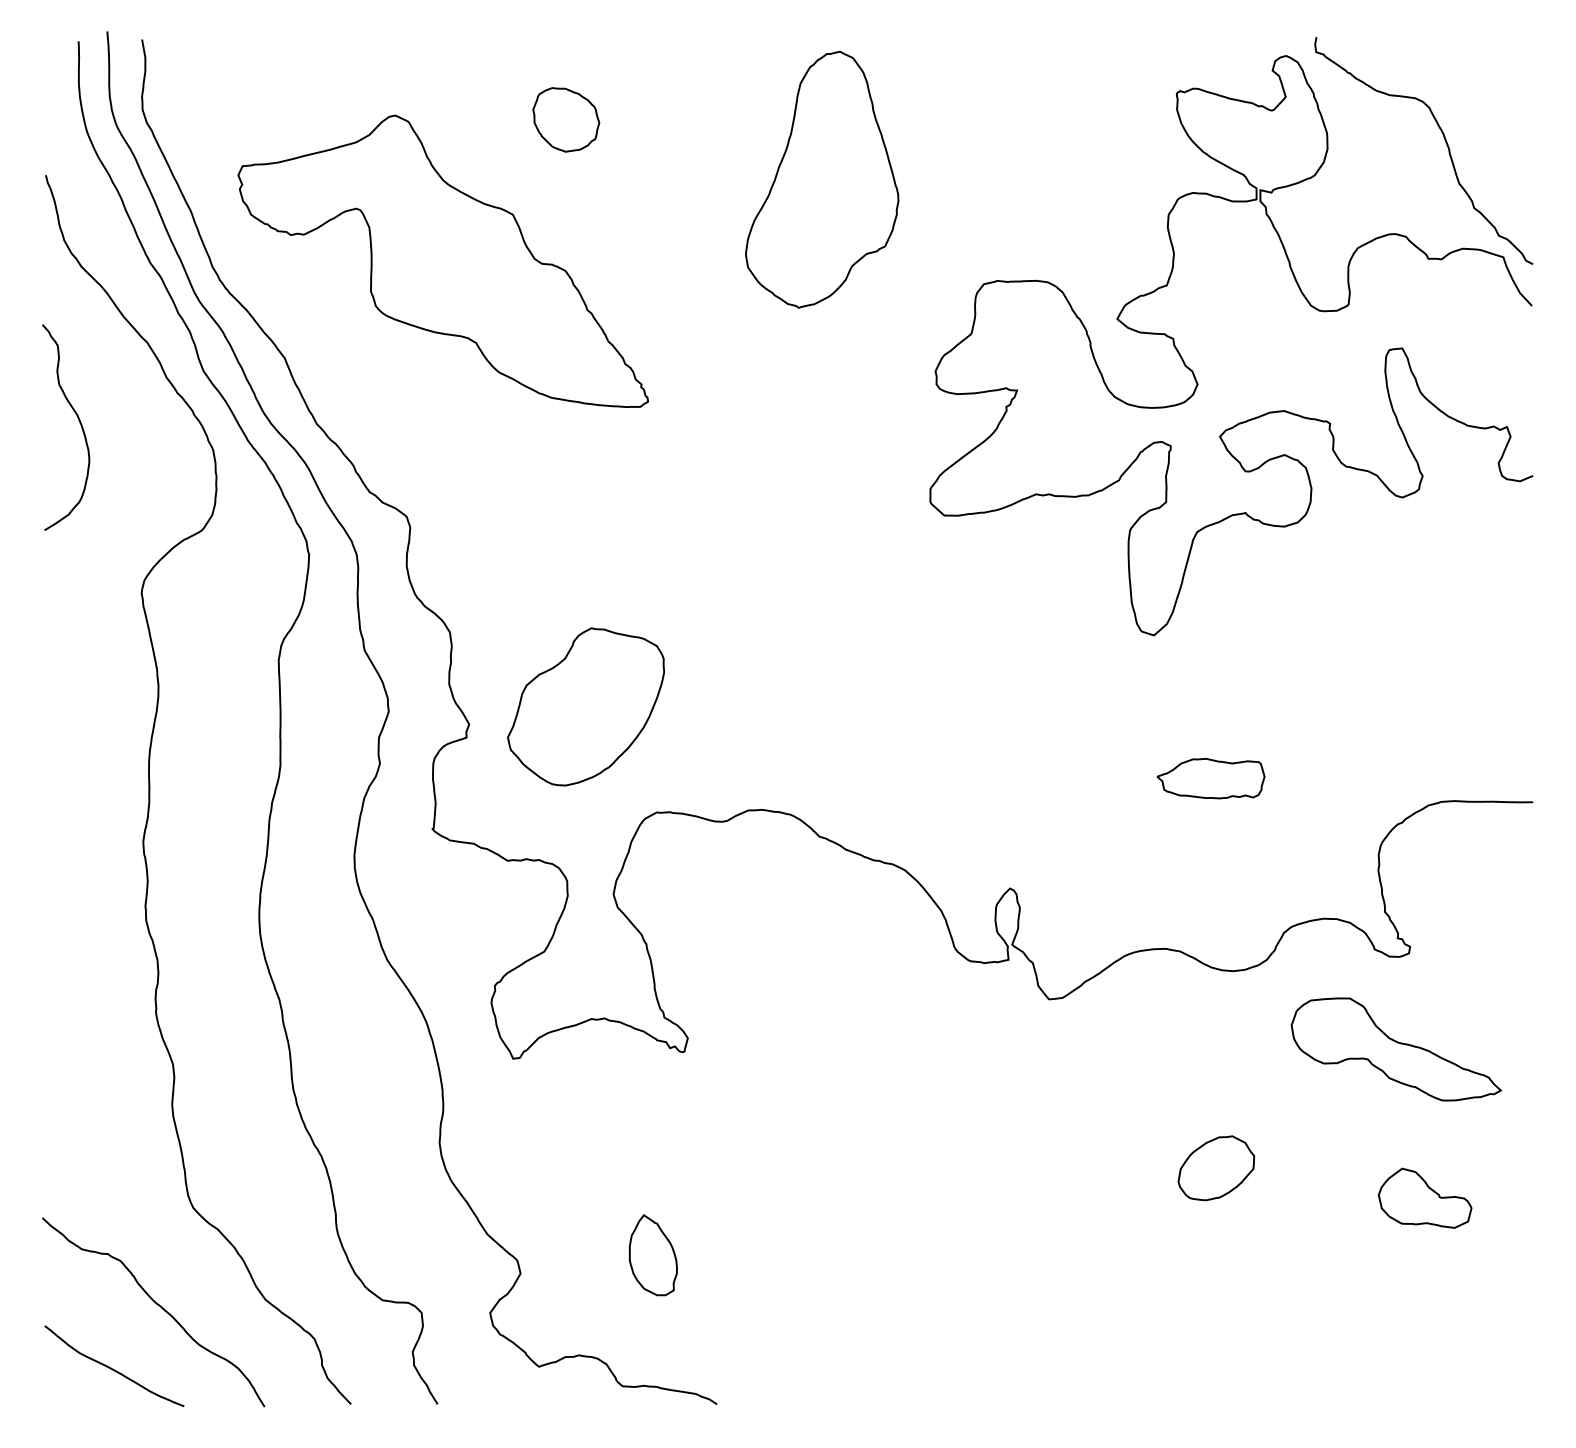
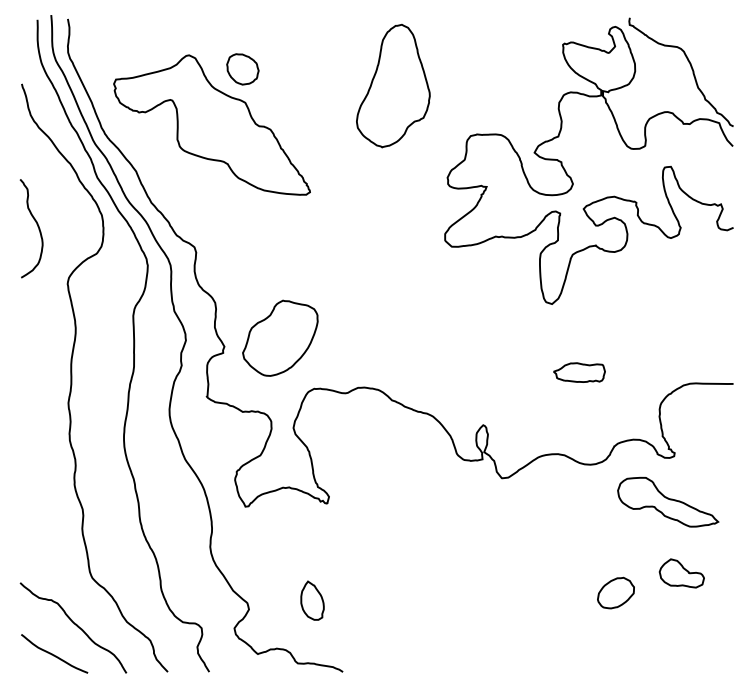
part: (565, 120) -> (242, 69), moved
curve: (78, 425) -> (37, 227), moved
part: (1215, 1167) -> (615, 592), moved

